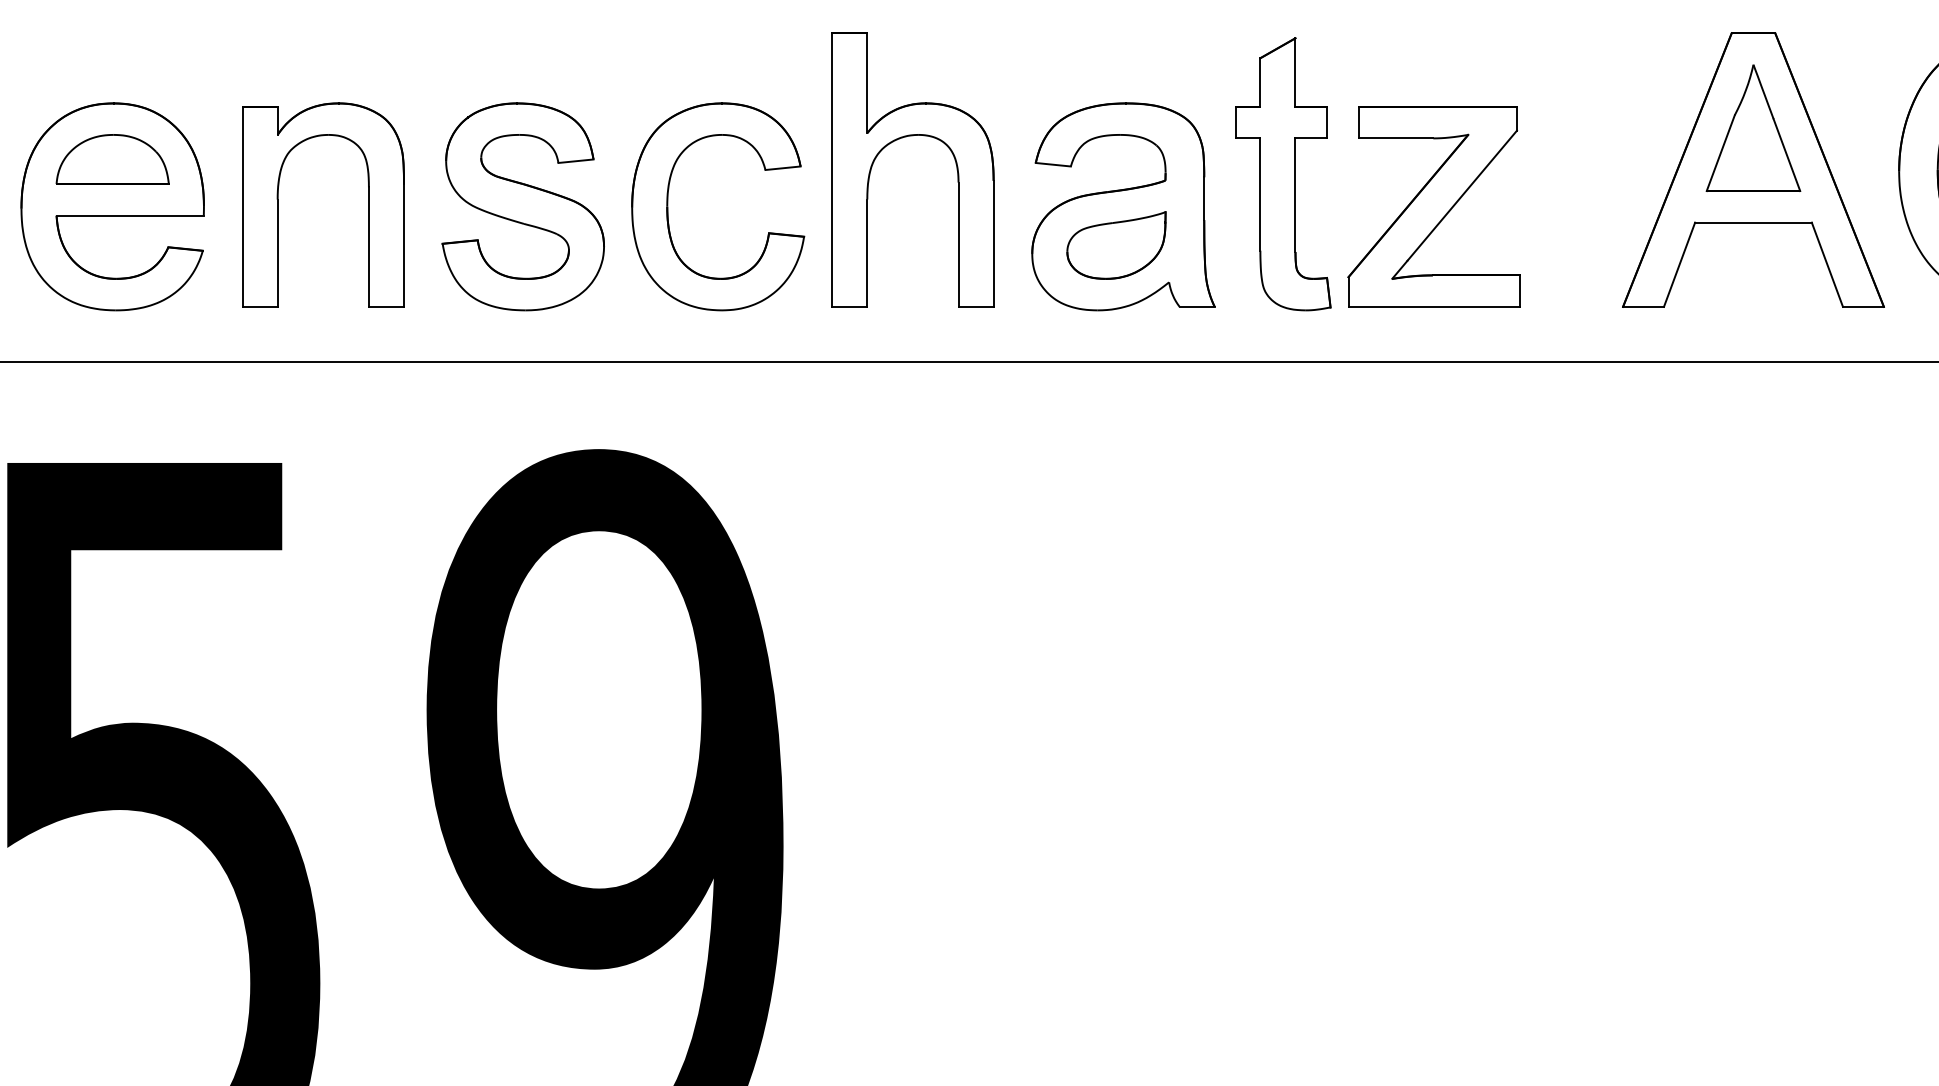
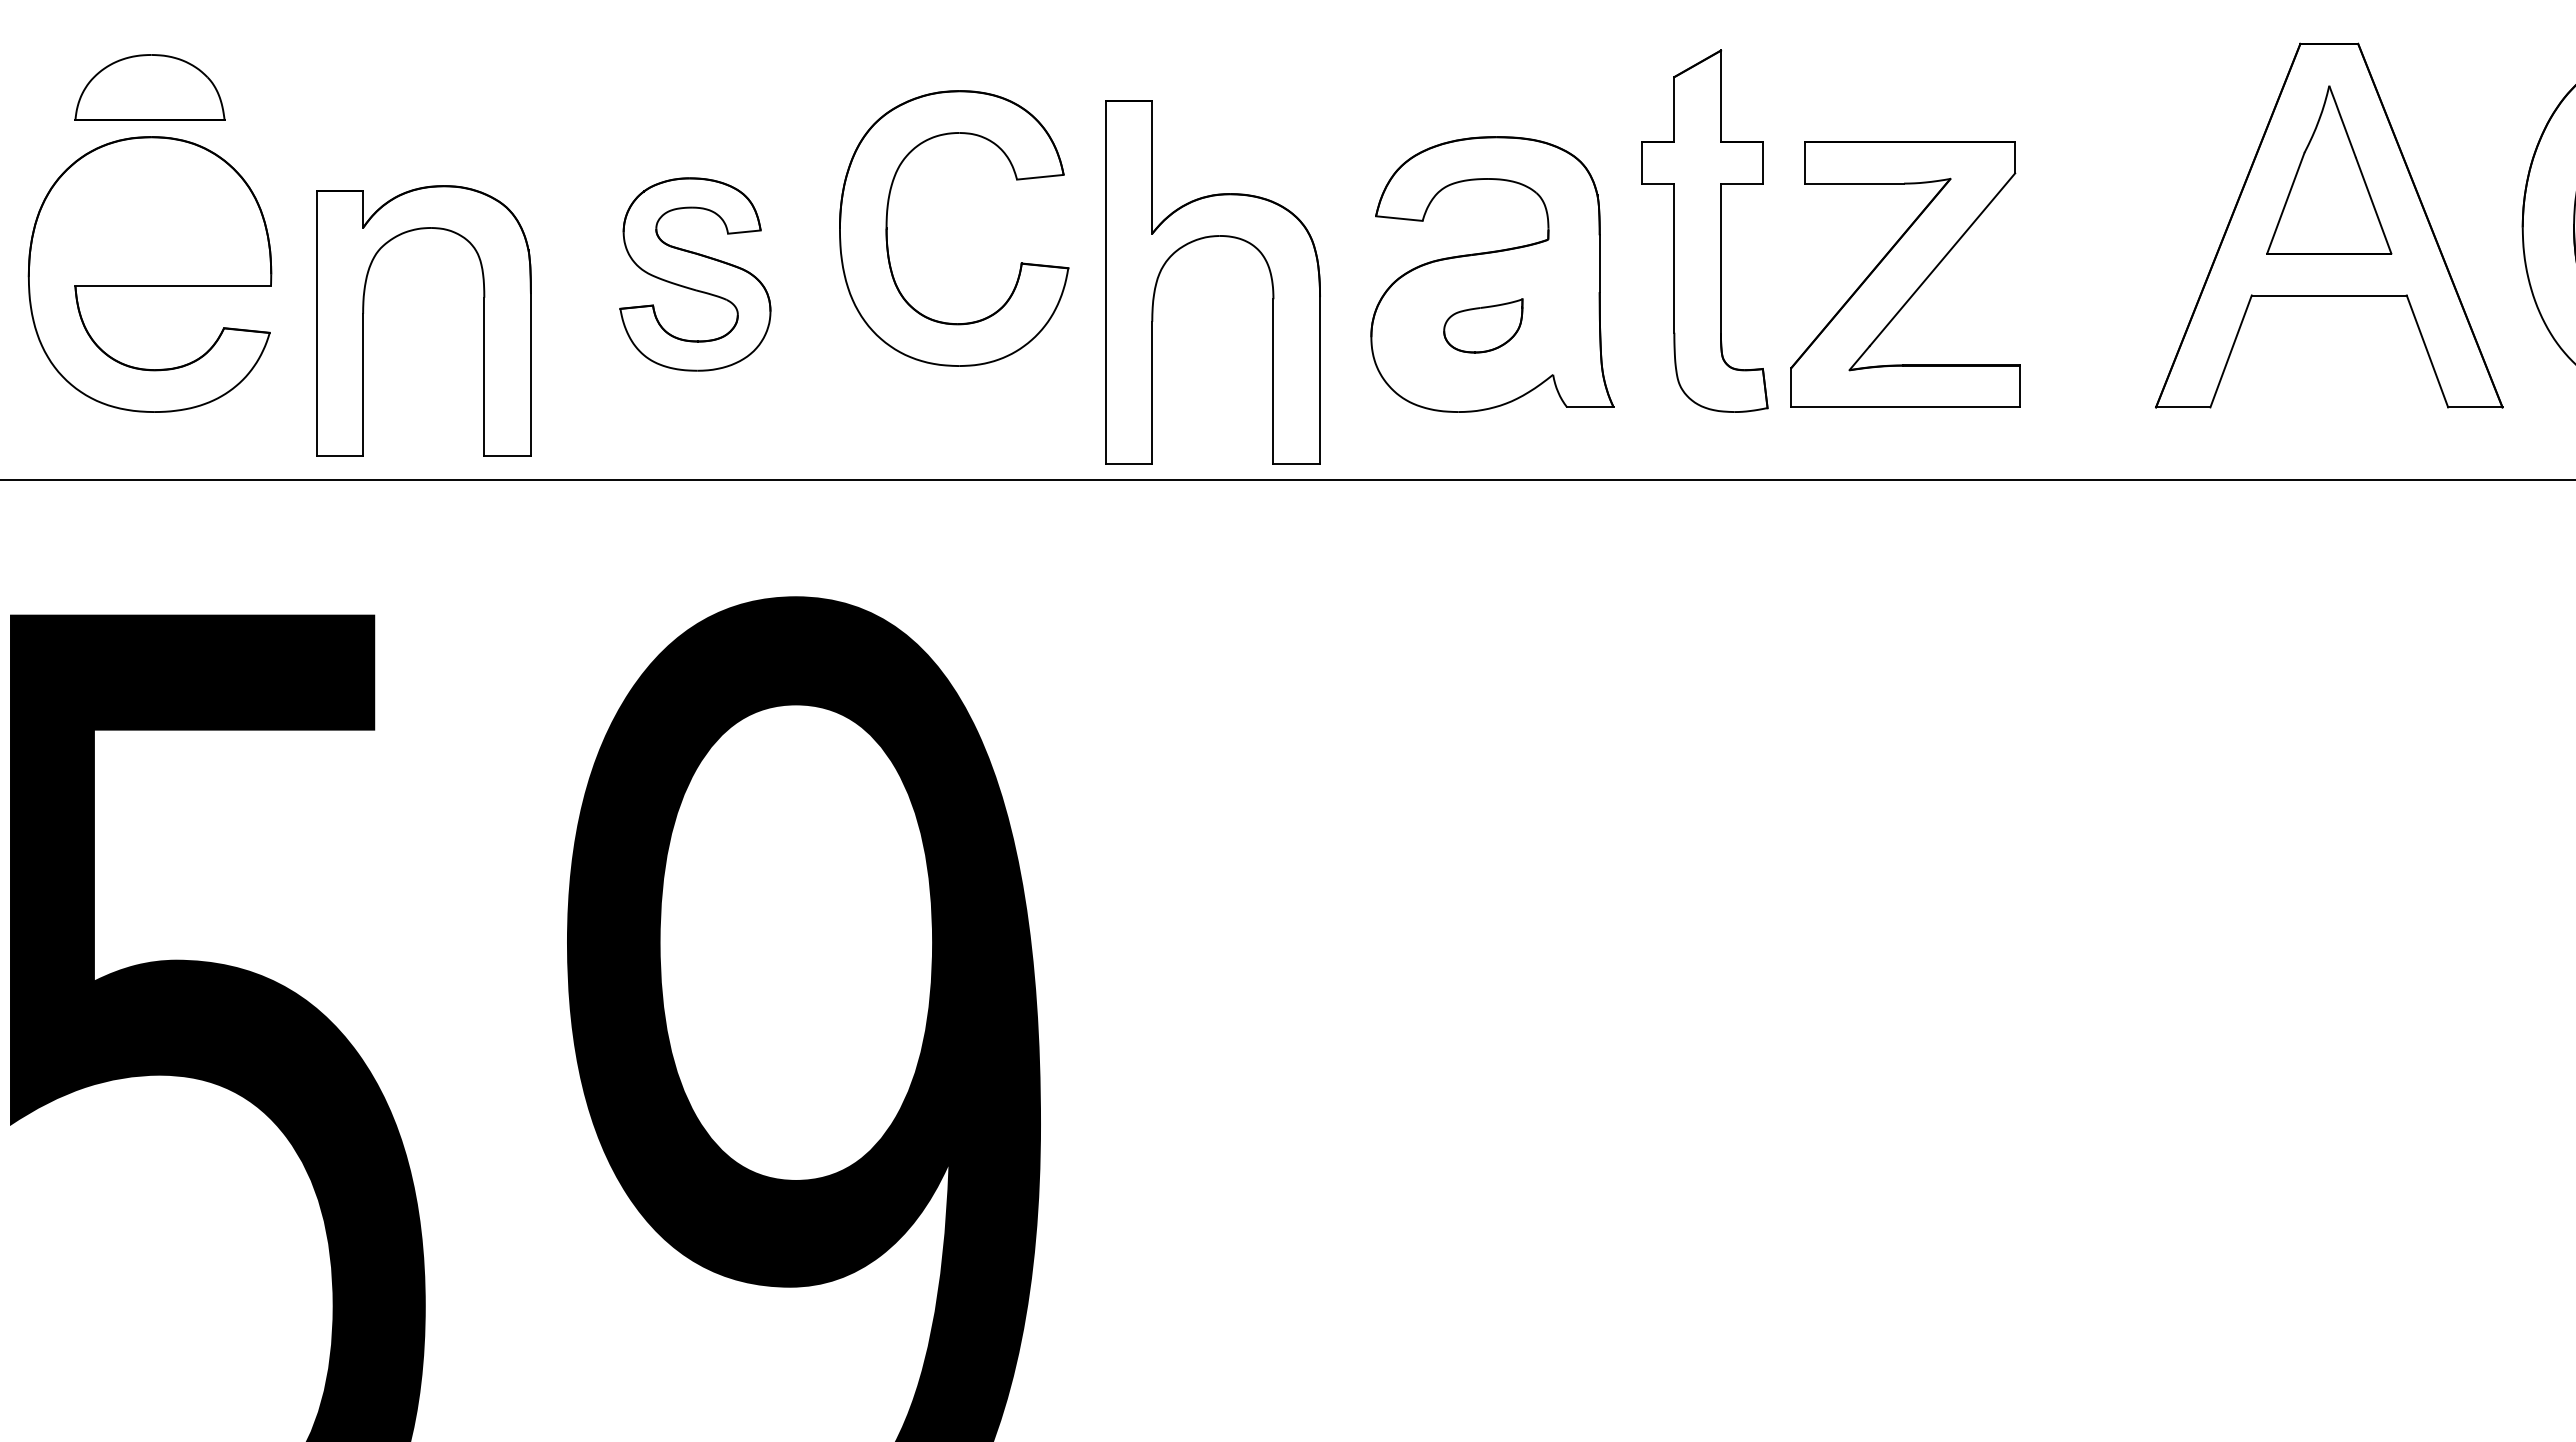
part: (905, 137) -> (1202, 239), moved
part: (112, 159) -> (149, 87), moved
part: (278, 197) -> (364, 310), moved
part: (523, 206) -> (695, 274), size x0.7
part: (667, 206) -> (887, 228), moved
part: (1116, 245) -> (1483, 325), size x0.6

